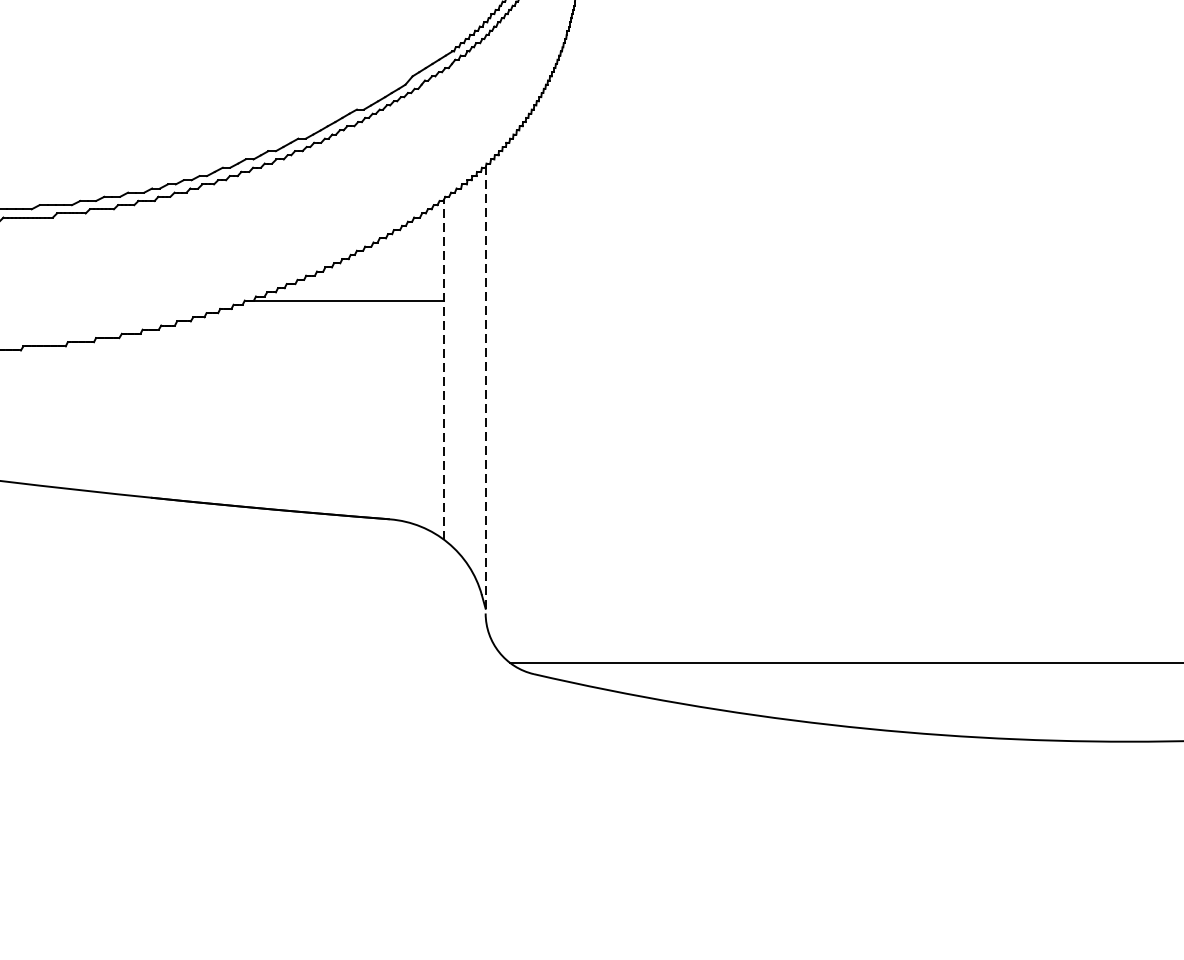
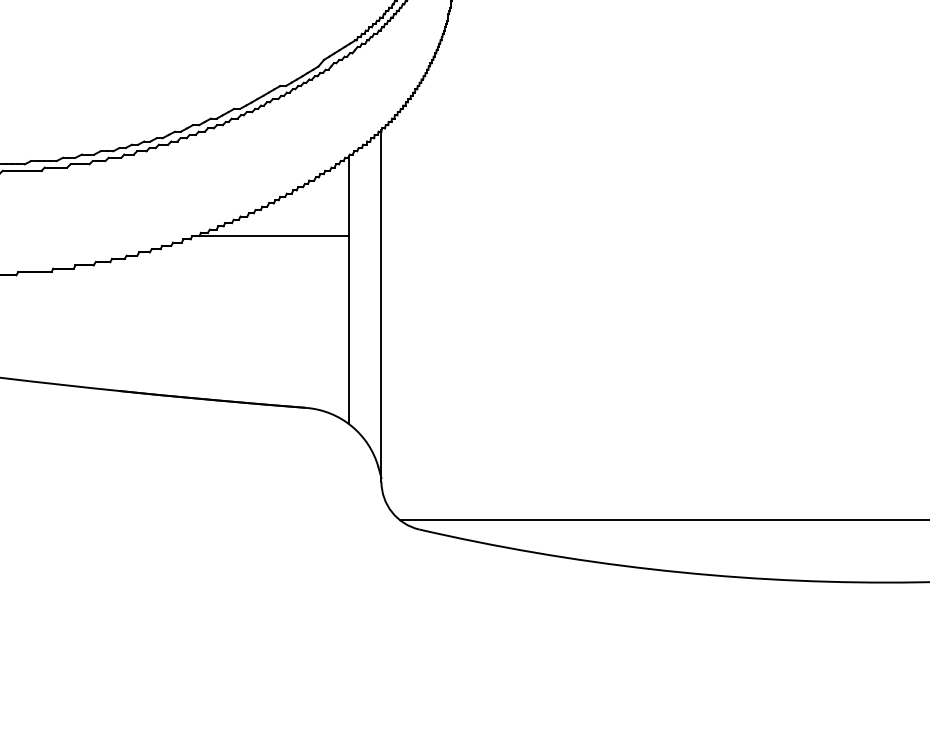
line: (443, 369) -> (348, 290), dashed -> solid
line: (485, 390) -> (381, 306), dashed -> solid

